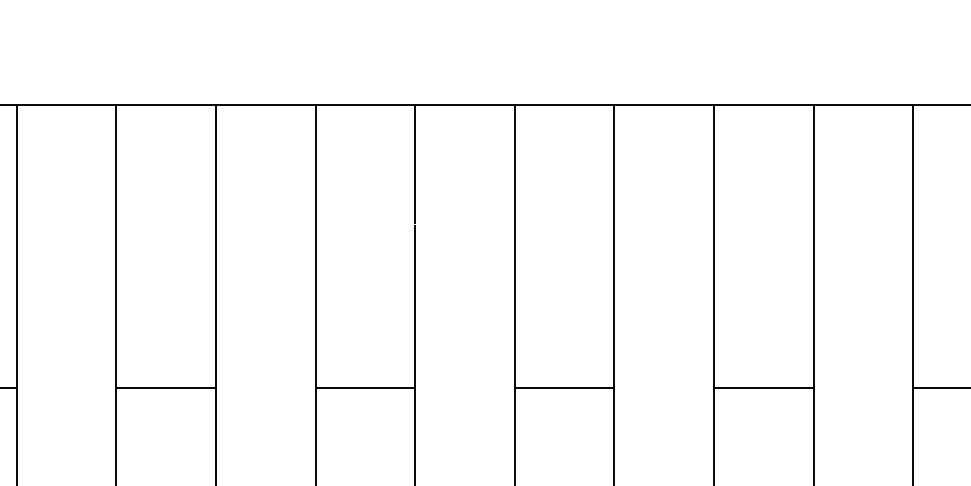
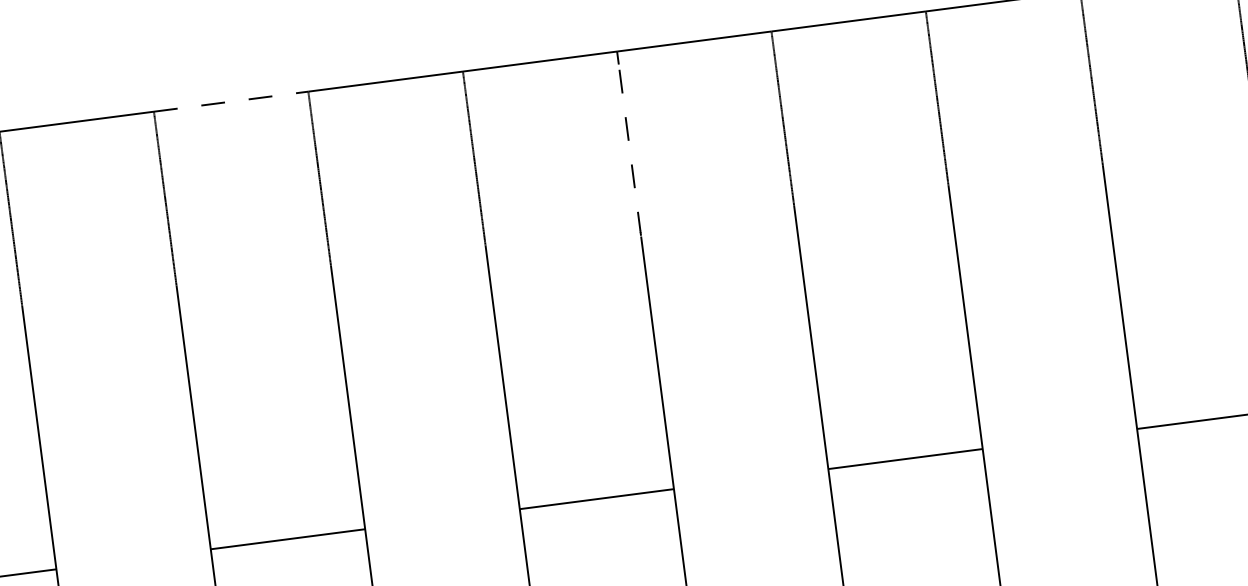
line: (166, 105) -> (231, 102), solid -> dashed
line: (415, 168) -> (630, 149), solid -> dashed

